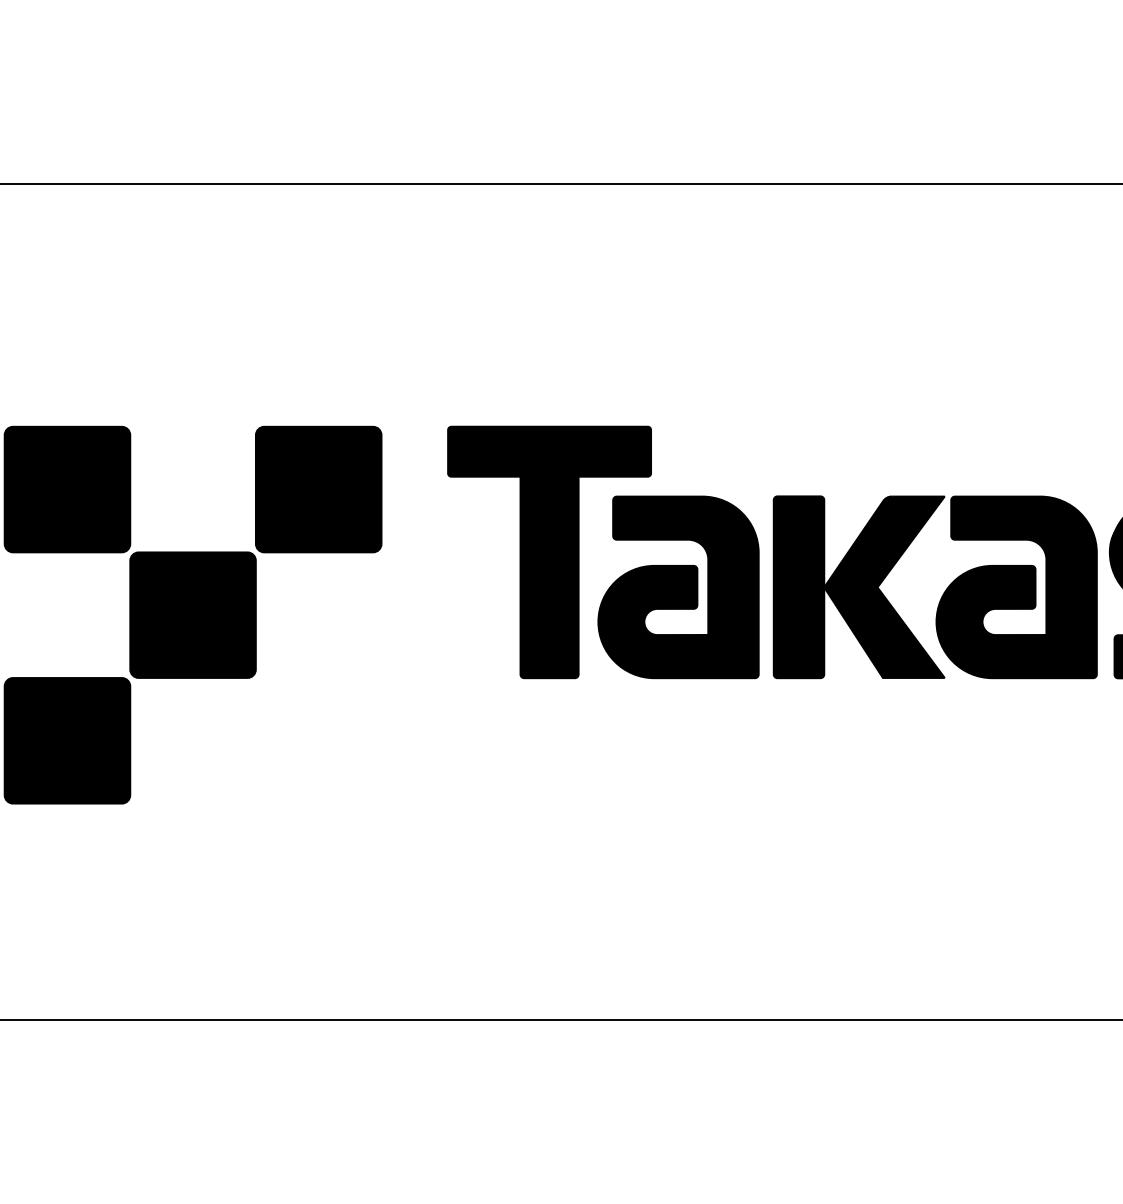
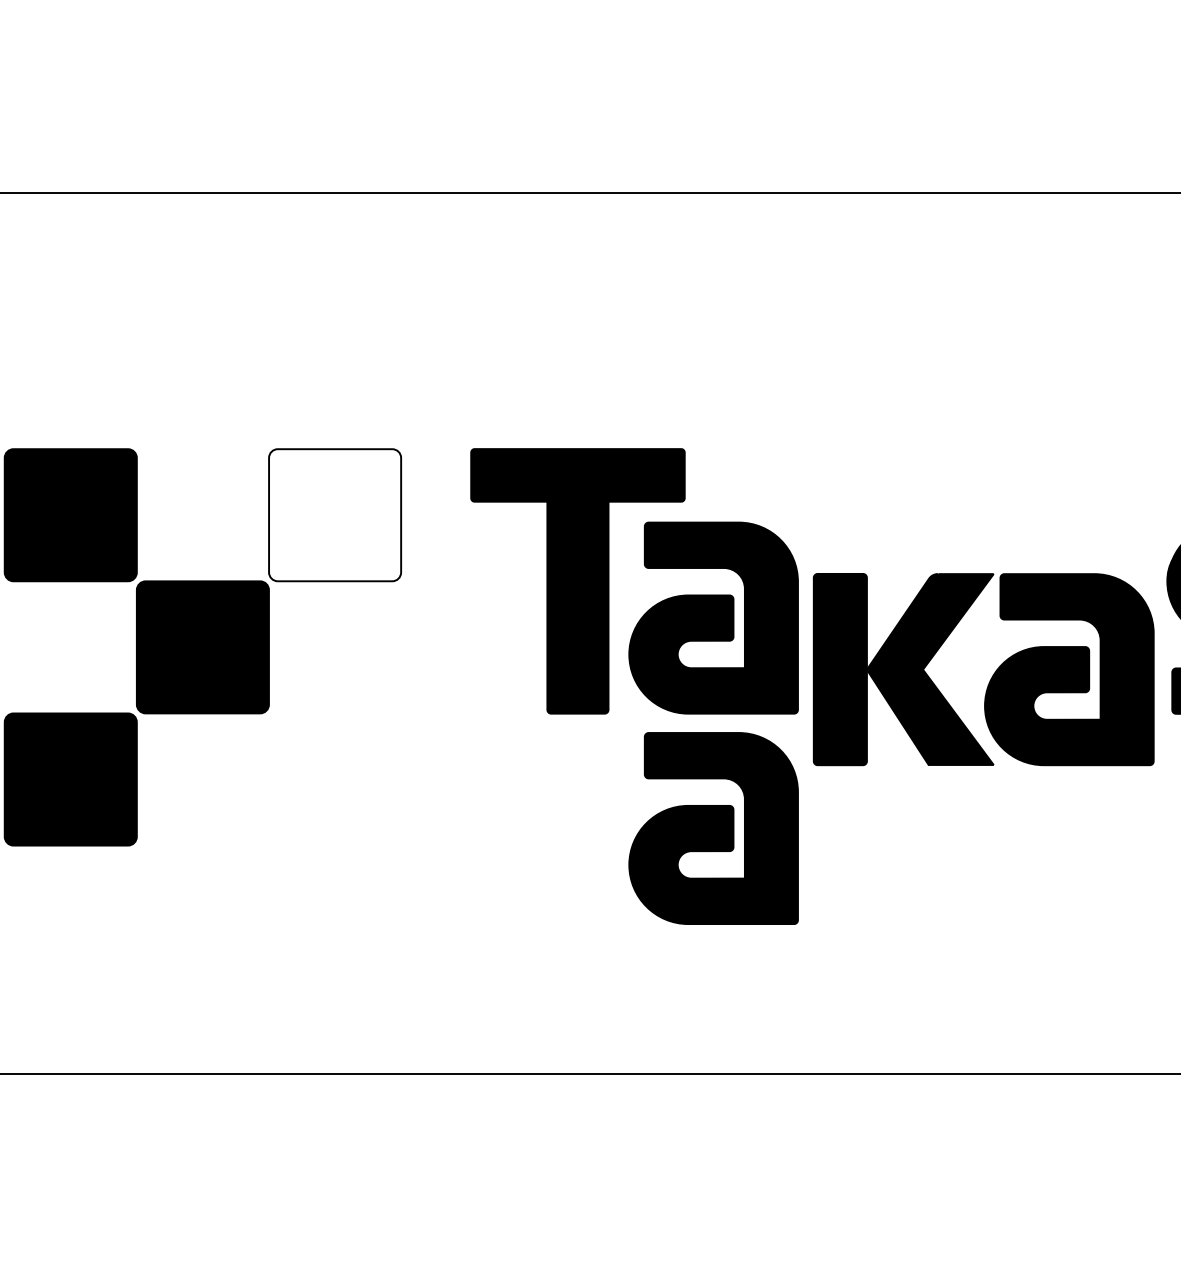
fill: (318, 489) -> (334, 515), removed
part: (943, 592) -> (992, 675), moved
part: (678, 787) -> (713, 828), added

